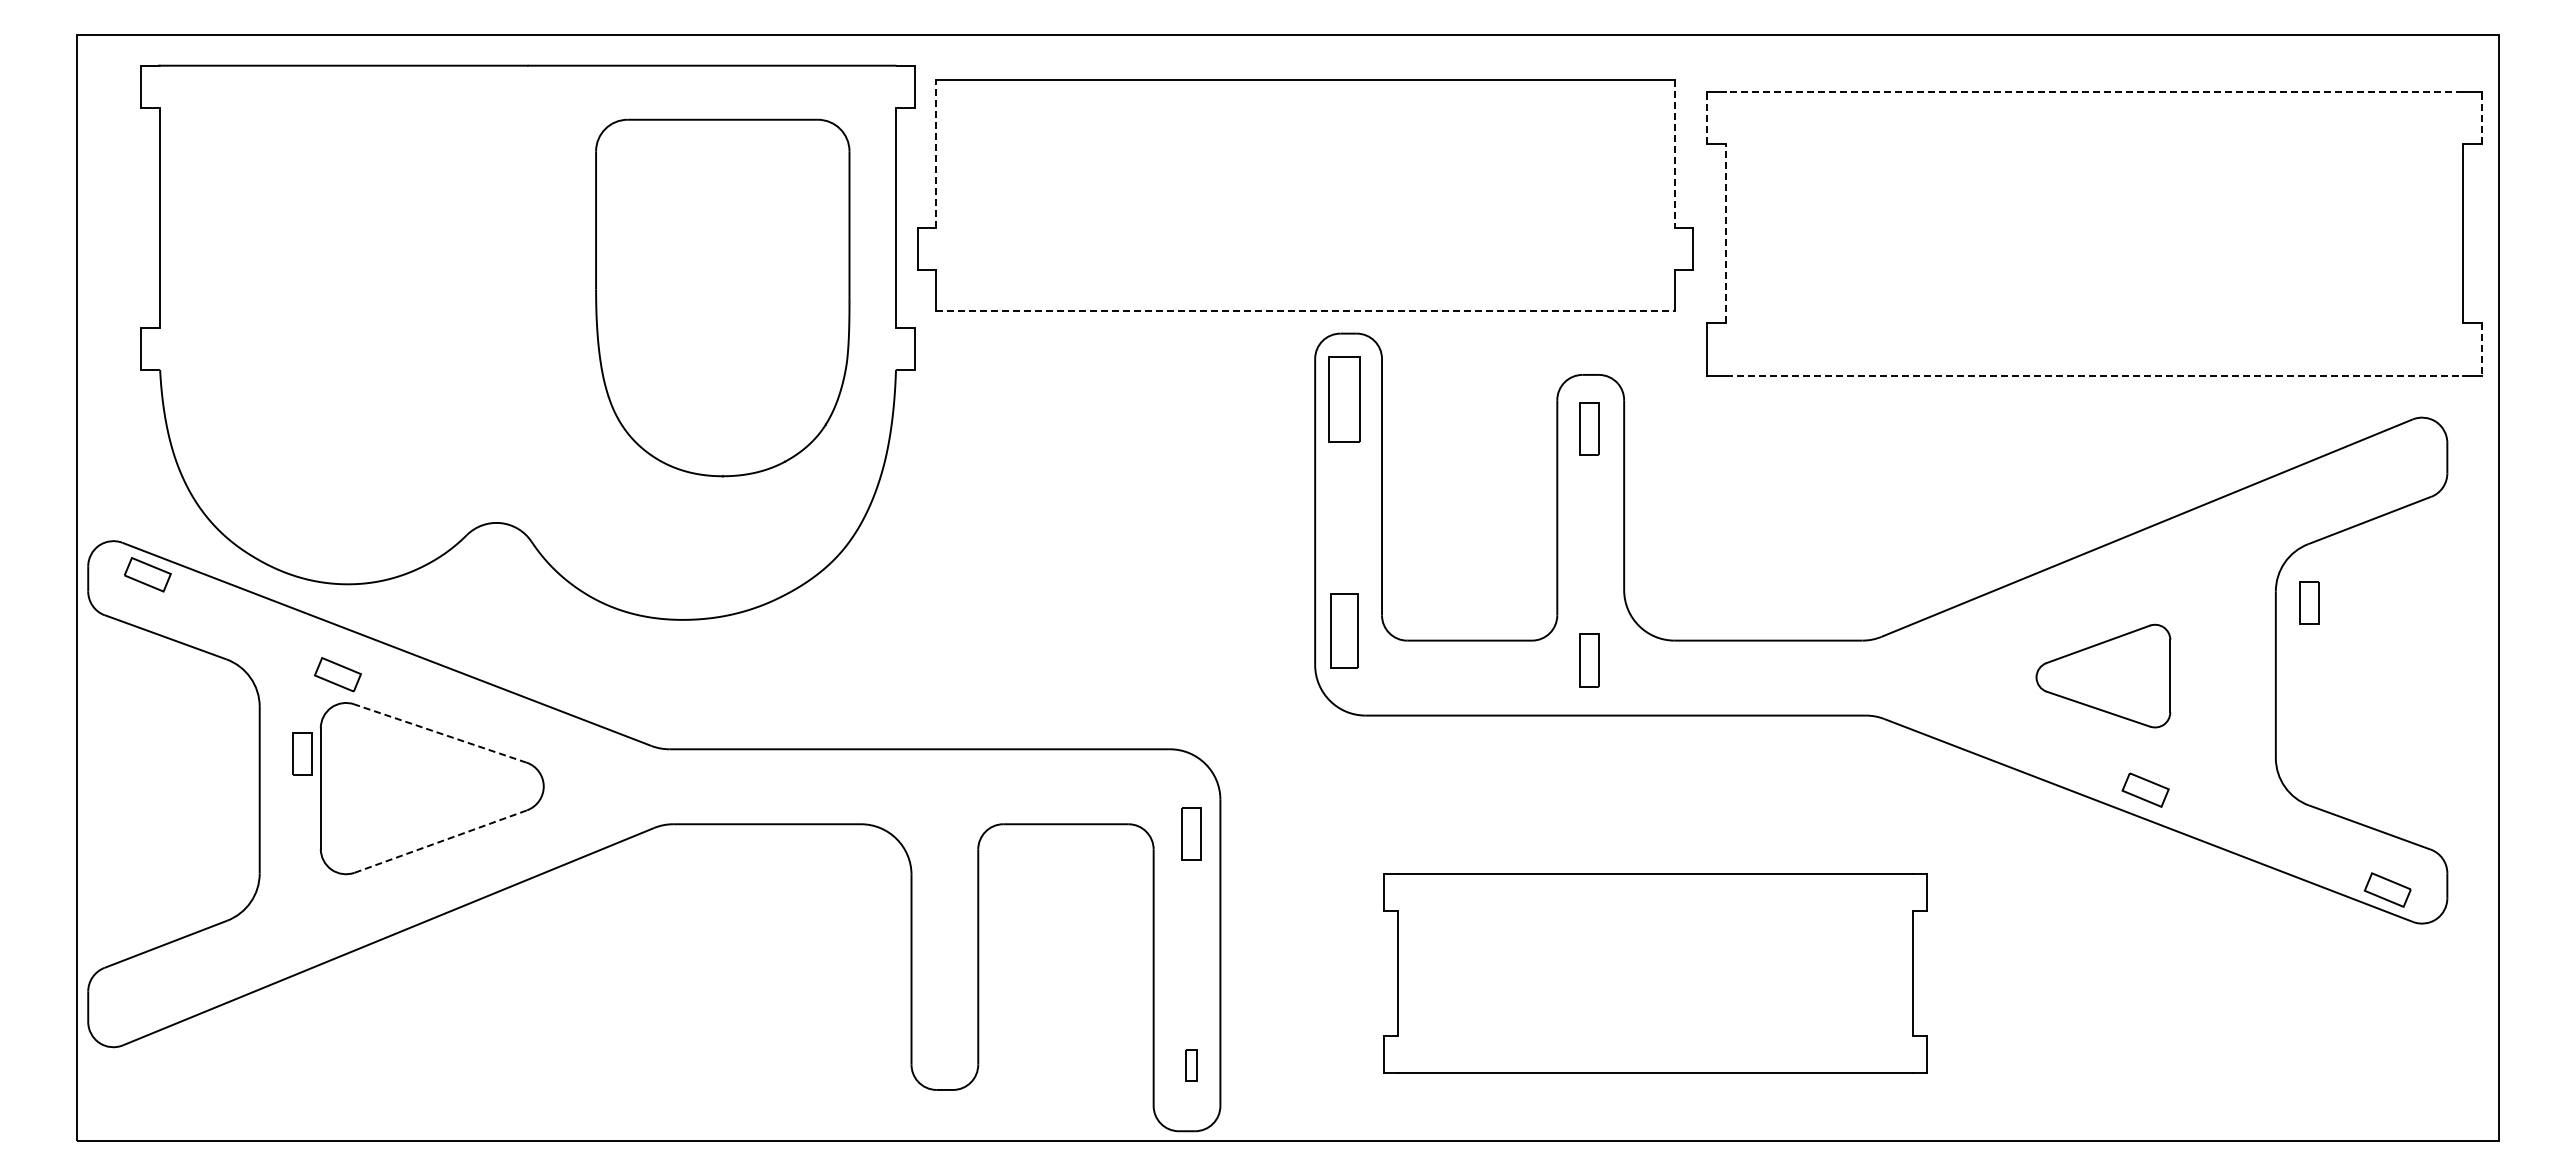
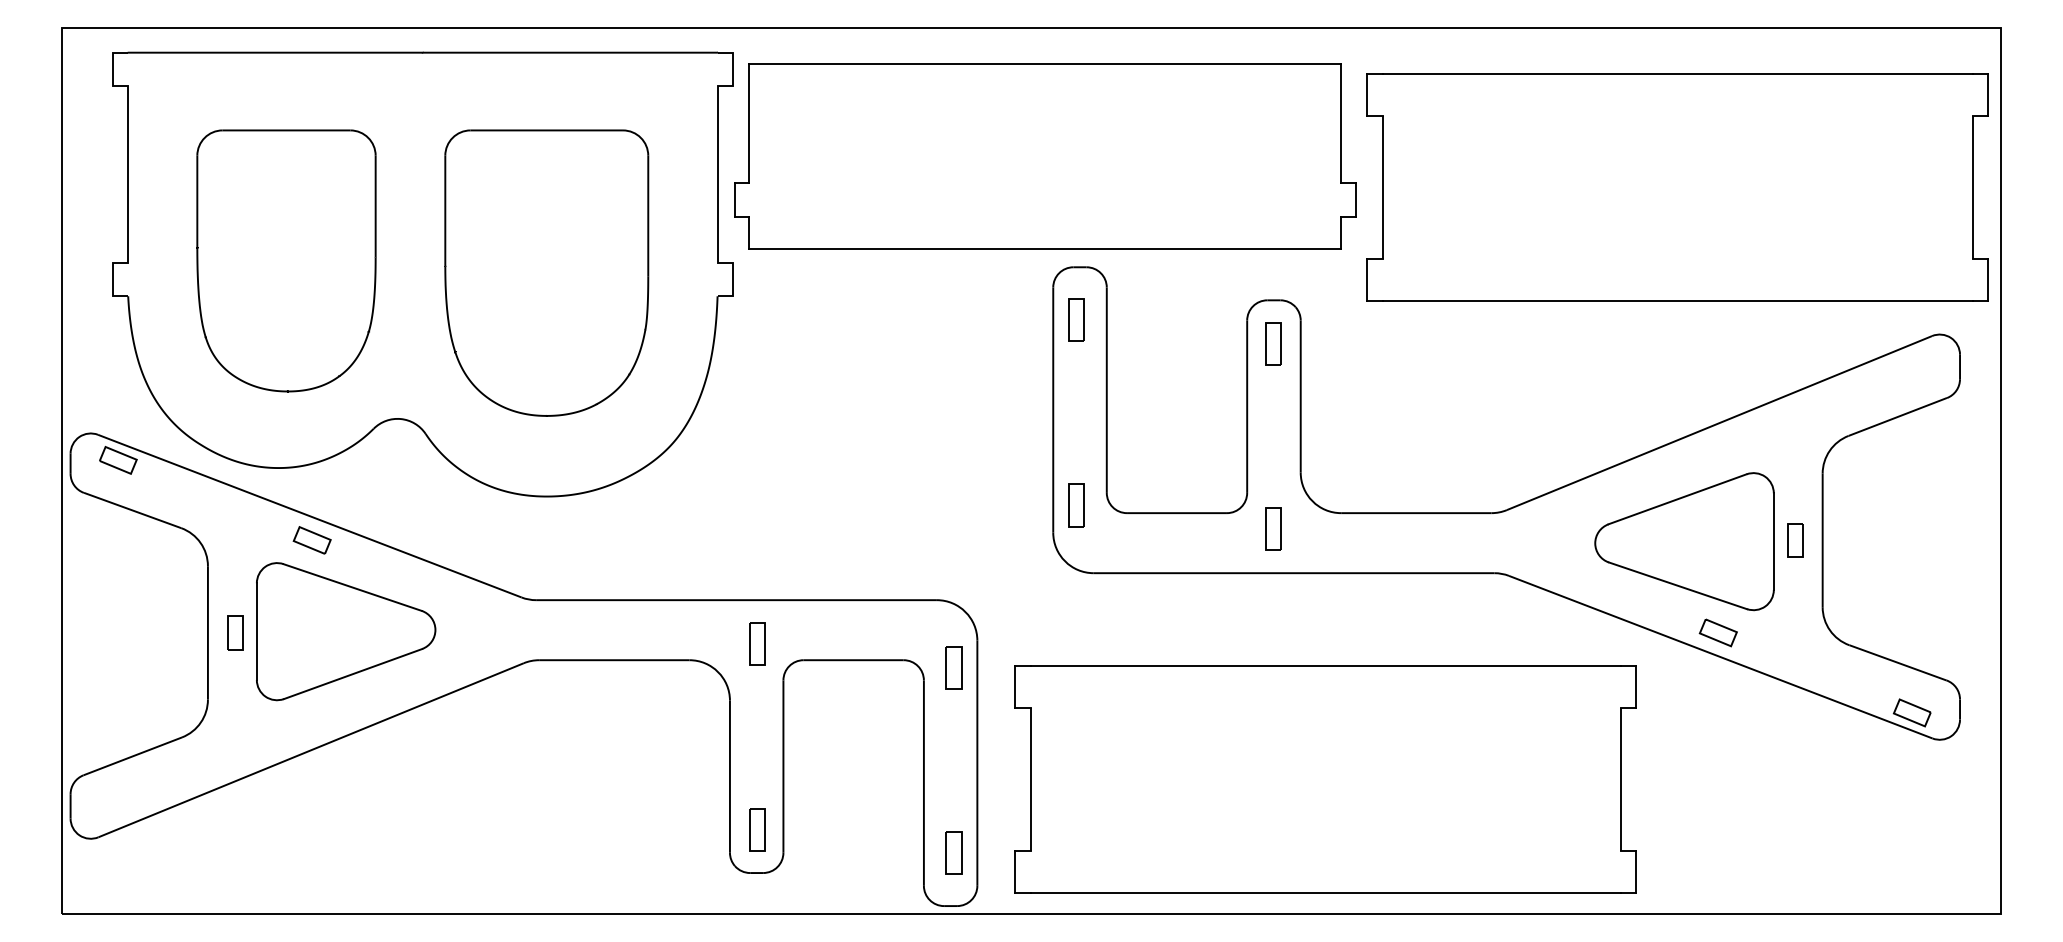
line: (2094, 91) -> (1677, 73), dashed -> solid
line: (1707, 117) -> (1367, 94), dashed -> solid
line: (2482, 117) -> (1988, 94), dashed -> solid
line: (935, 154) -> (749, 123), dashed -> solid
line: (1674, 154) -> (1341, 123), dashed -> solid
line: (1726, 233) -> (1382, 187), dashed -> solid
part: (722, 297) -> (546, 272), moved
line: (1305, 310) -> (1045, 248), dashed -> solid
part: (357, 325) -> (286, 260), added
line: (2482, 350) -> (1988, 280), dashed -> solid
line: (2095, 375) -> (1678, 300), dashed -> solid
part: (1344, 399) -> (1076, 320), size x0.62
part: (2309, 602) -> (1795, 540), moved
part: (1344, 630) -> (1076, 505), size x0.71
part: (337, 674) -> (311, 540), moved
part: (2103, 675) -> (1684, 541), size x1.67
line: (439, 733) -> (351, 587), dashed -> solid
part: (302, 753) -> (235, 632), moved
part: (945, 804) -> (757, 644), added
line: (440, 841) -> (352, 674), dashed -> solid
part: (1655, 972) -> (1325, 778), size x1.43
part: (945, 1035) -> (757, 829), added
part: (1191, 1065) -> (954, 853), size x1.67

